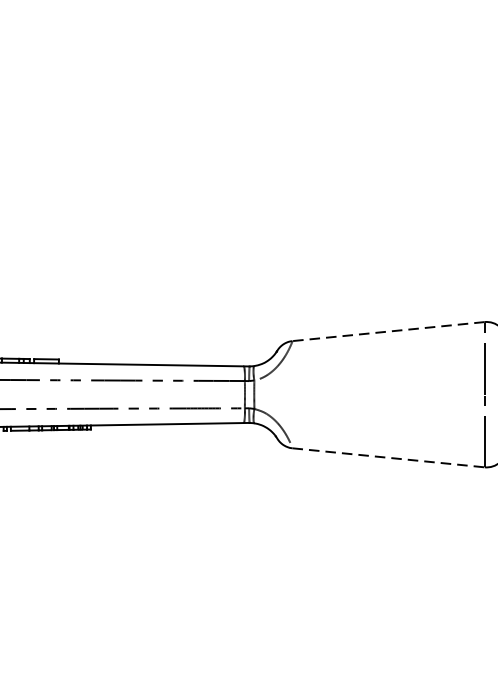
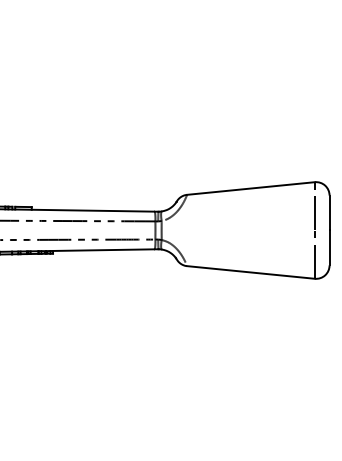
line: (387, 331) -> (250, 188), dashed -> solid
line: (389, 457) -> (251, 272), dashed -> solid

